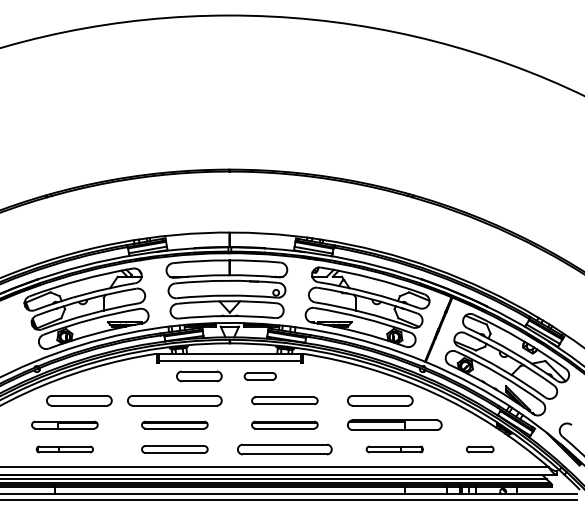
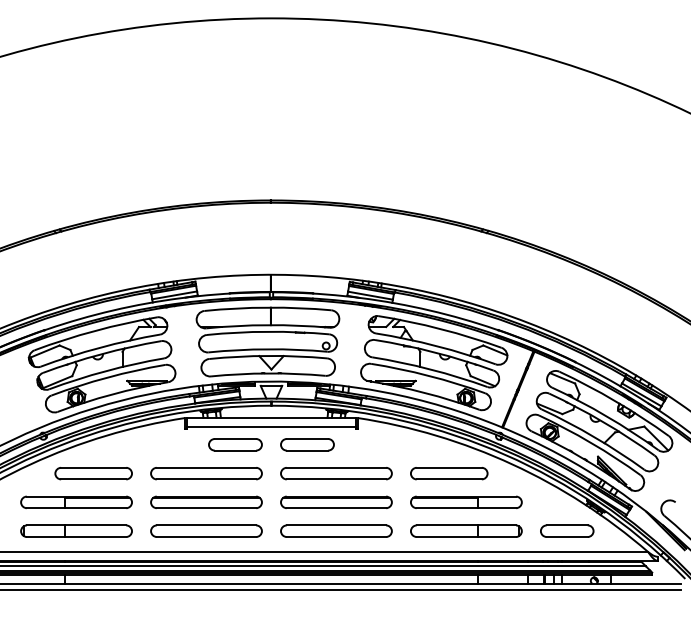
part: (260, 376) -> (307, 444), size x1.43
part: (284, 400) -> (336, 473), size x1.43
part: (64, 424) -> (76, 501), size x1.43
part: (174, 424) -> (206, 501), size x1.43
part: (284, 424) -> (336, 501), size x1.43
part: (64, 448) -> (76, 530), size x1.67
part: (174, 448) -> (206, 530), size x1.43
part: (394, 448) -> (466, 530), size x1.67
part: (480, 448) -> (567, 530), size x1.67

